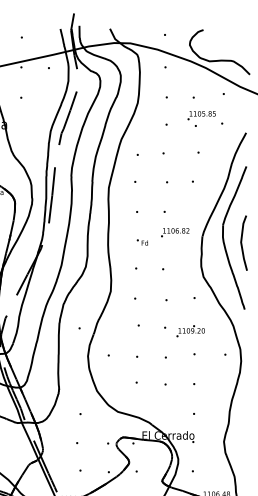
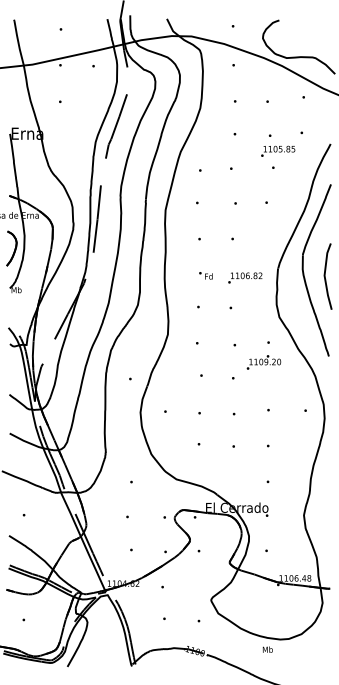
text: (201, 114) -> (278, 150), moved
text: (175, 232) -> (245, 277), moved
text: (190, 331) -> (263, 362), moved

